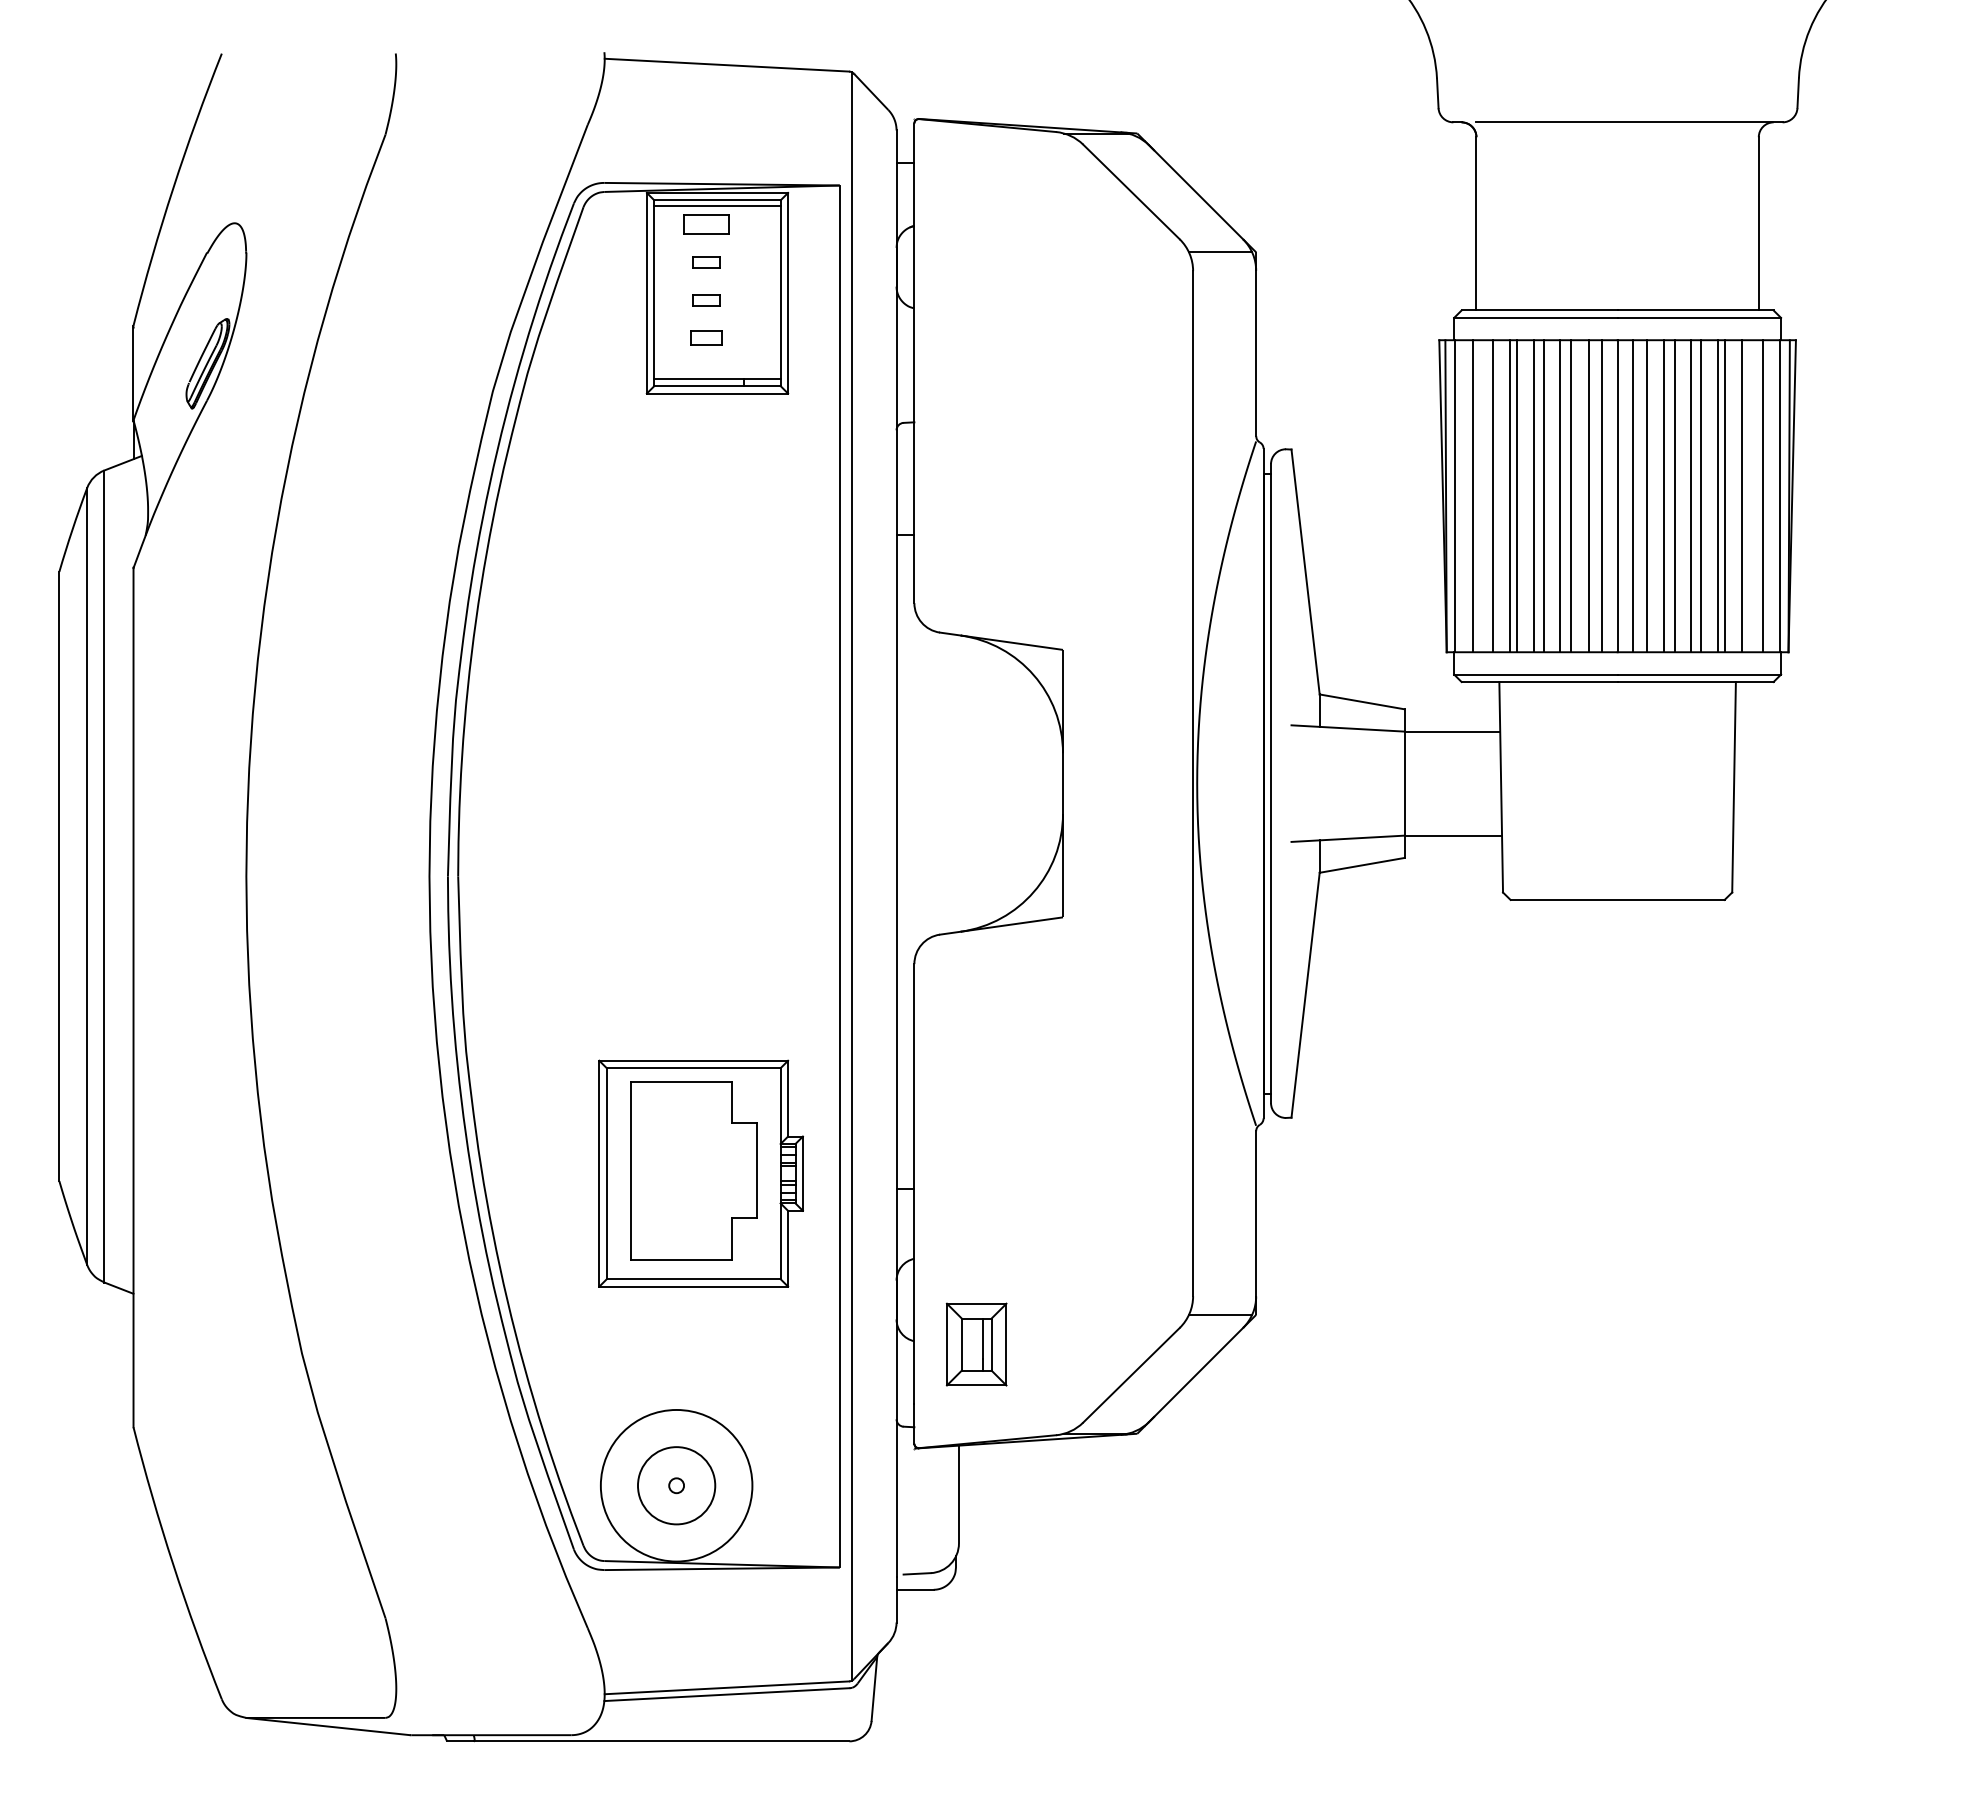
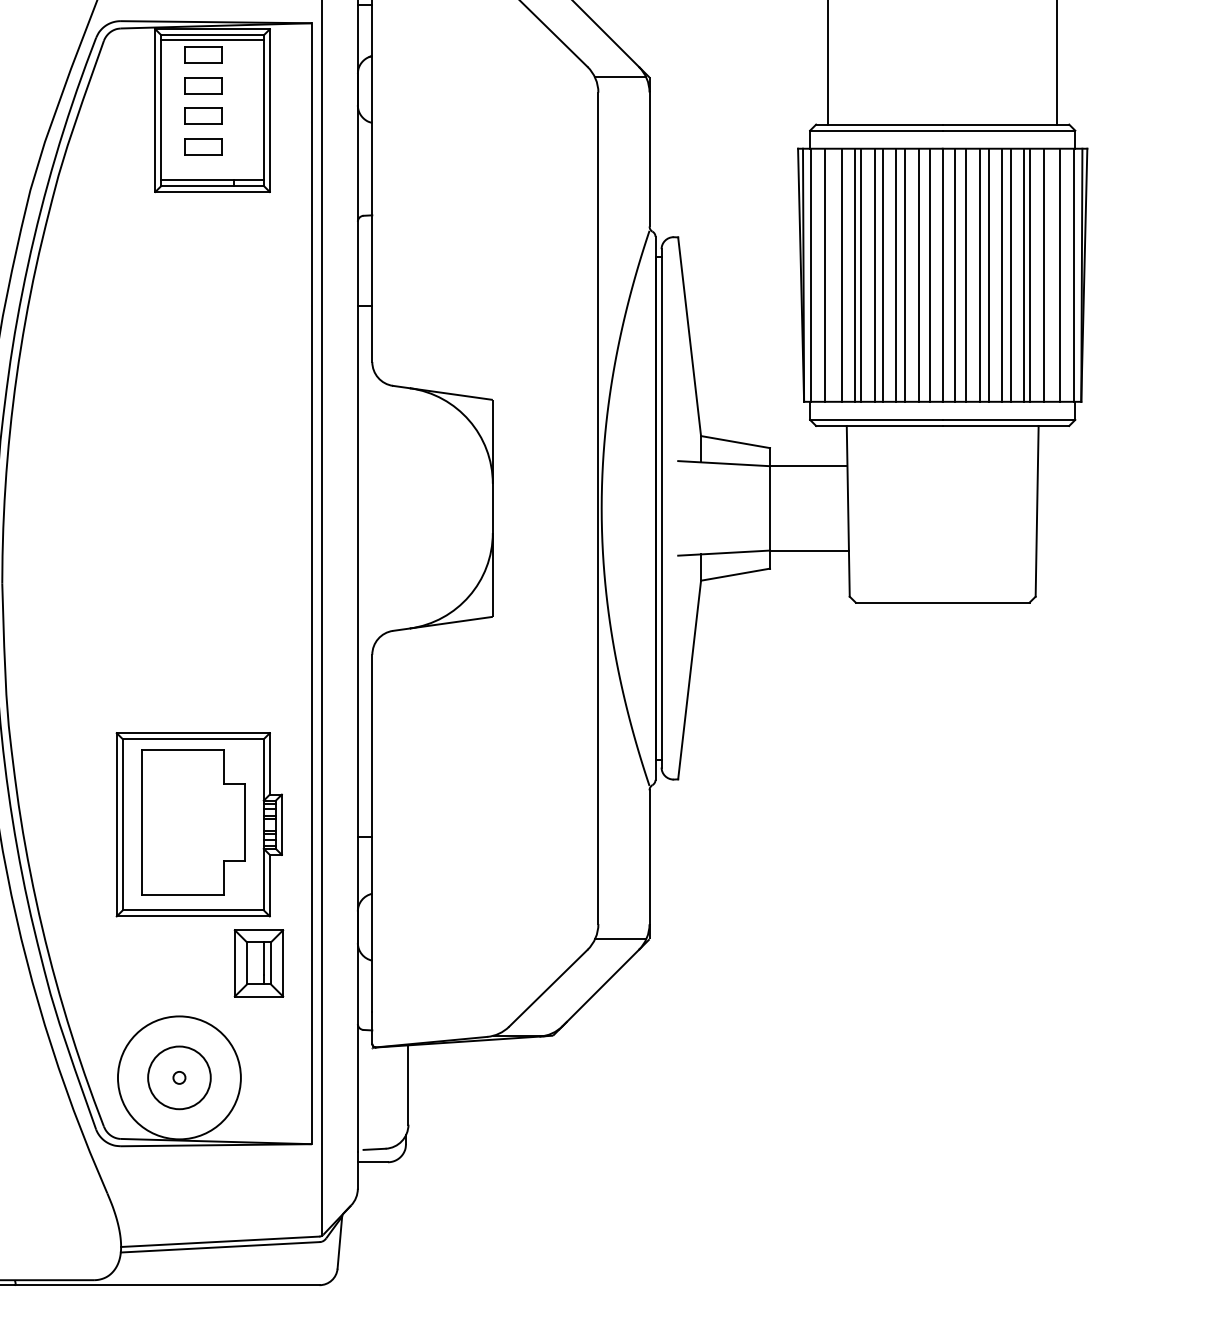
part: (706, 262) -> (203, 85), size x1.67
part: (706, 300) -> (203, 116), size x1.67
part: (706, 337) -> (203, 146), size x1.43
part: (976, 1344) -> (258, 963), moved

